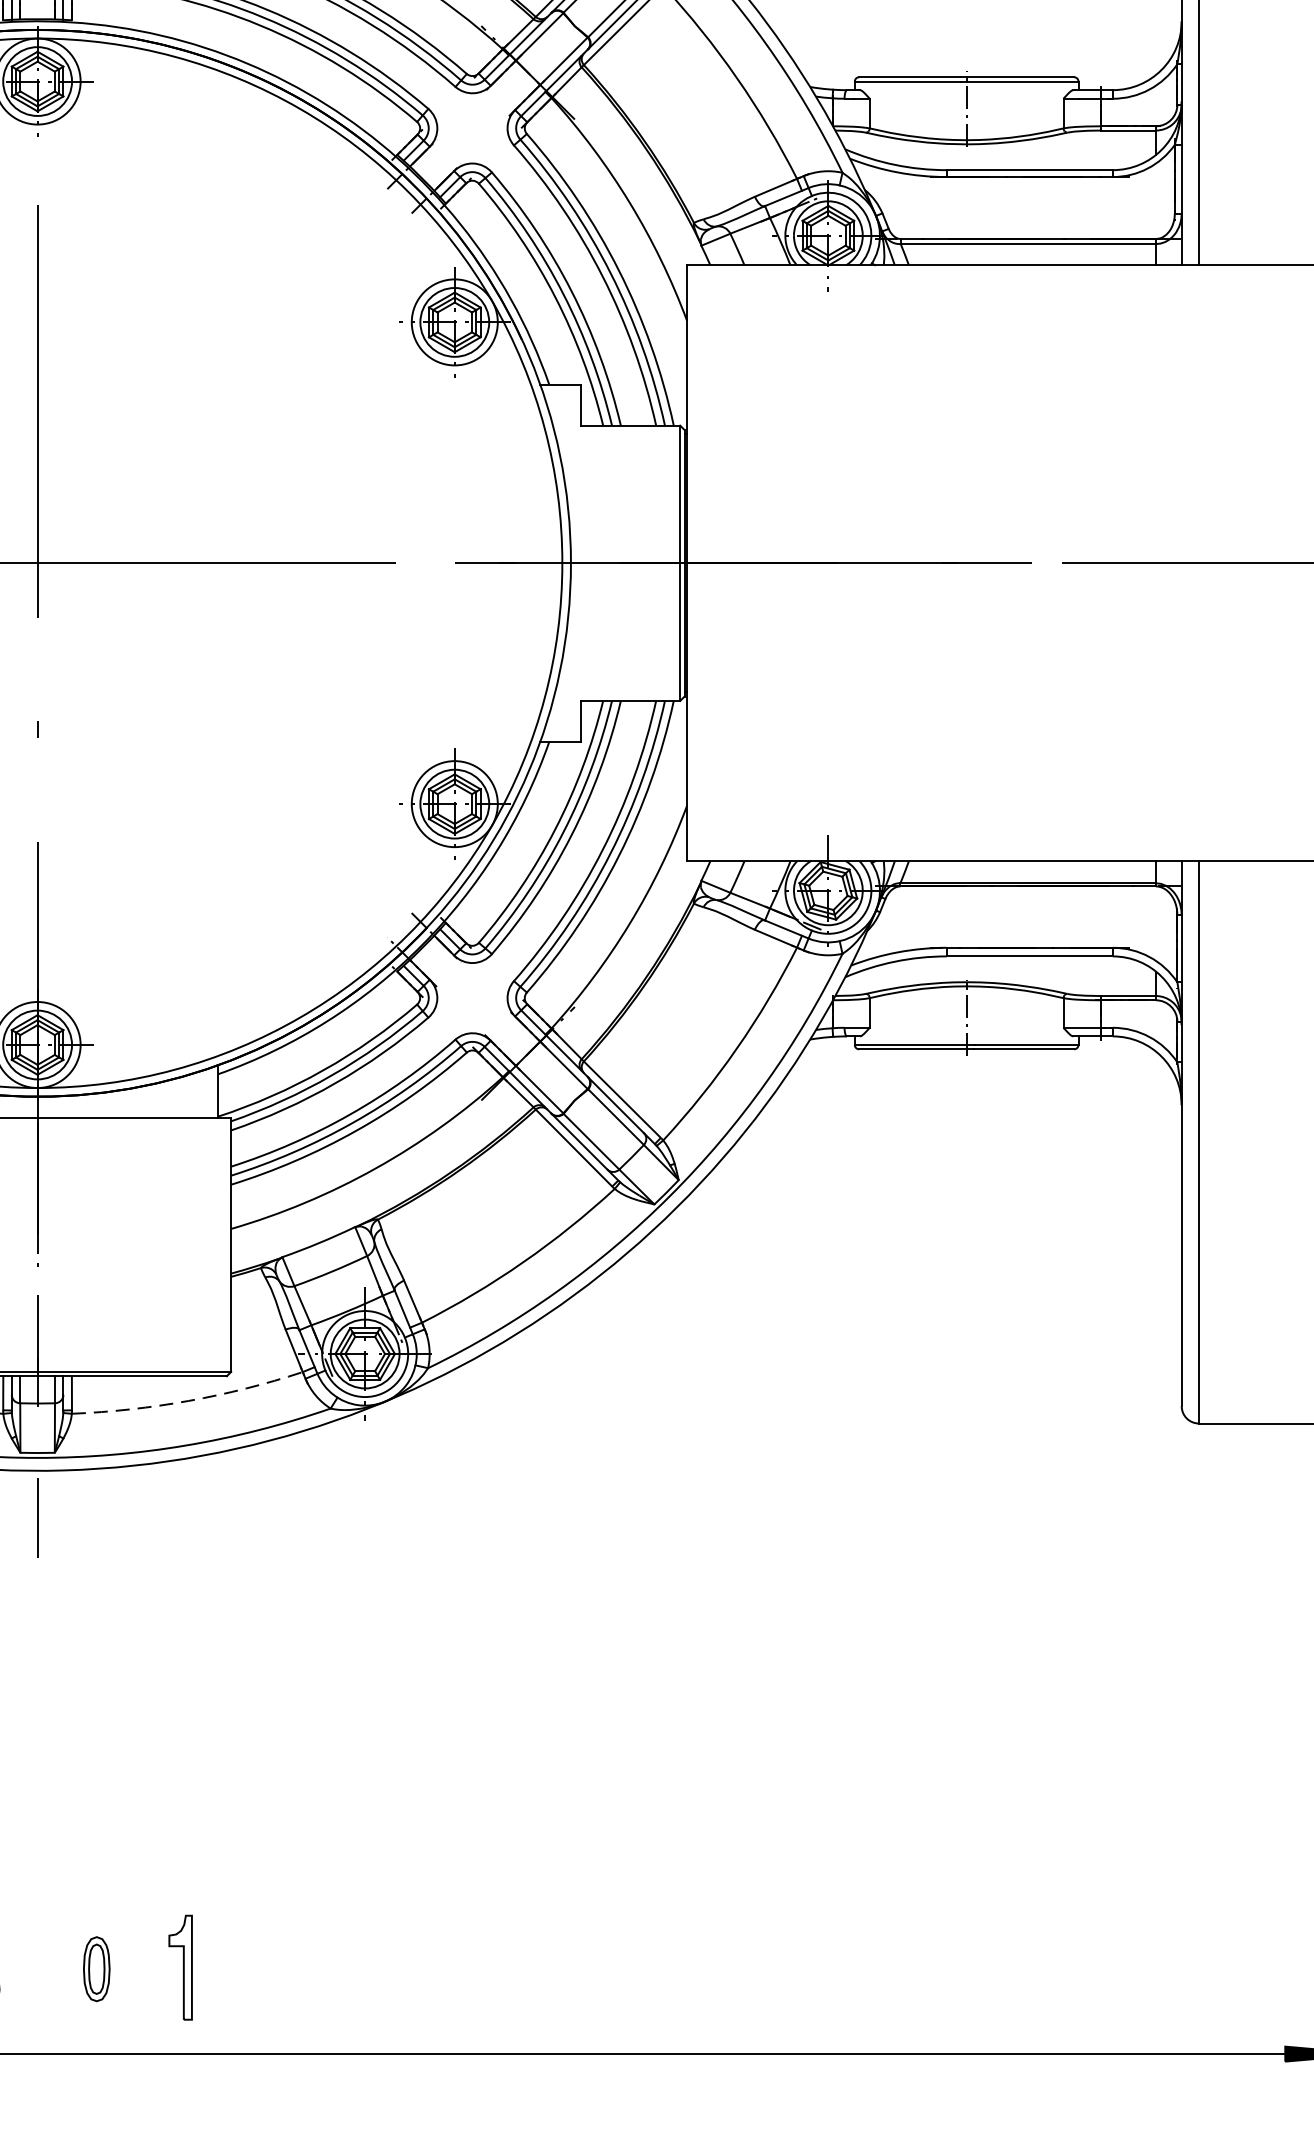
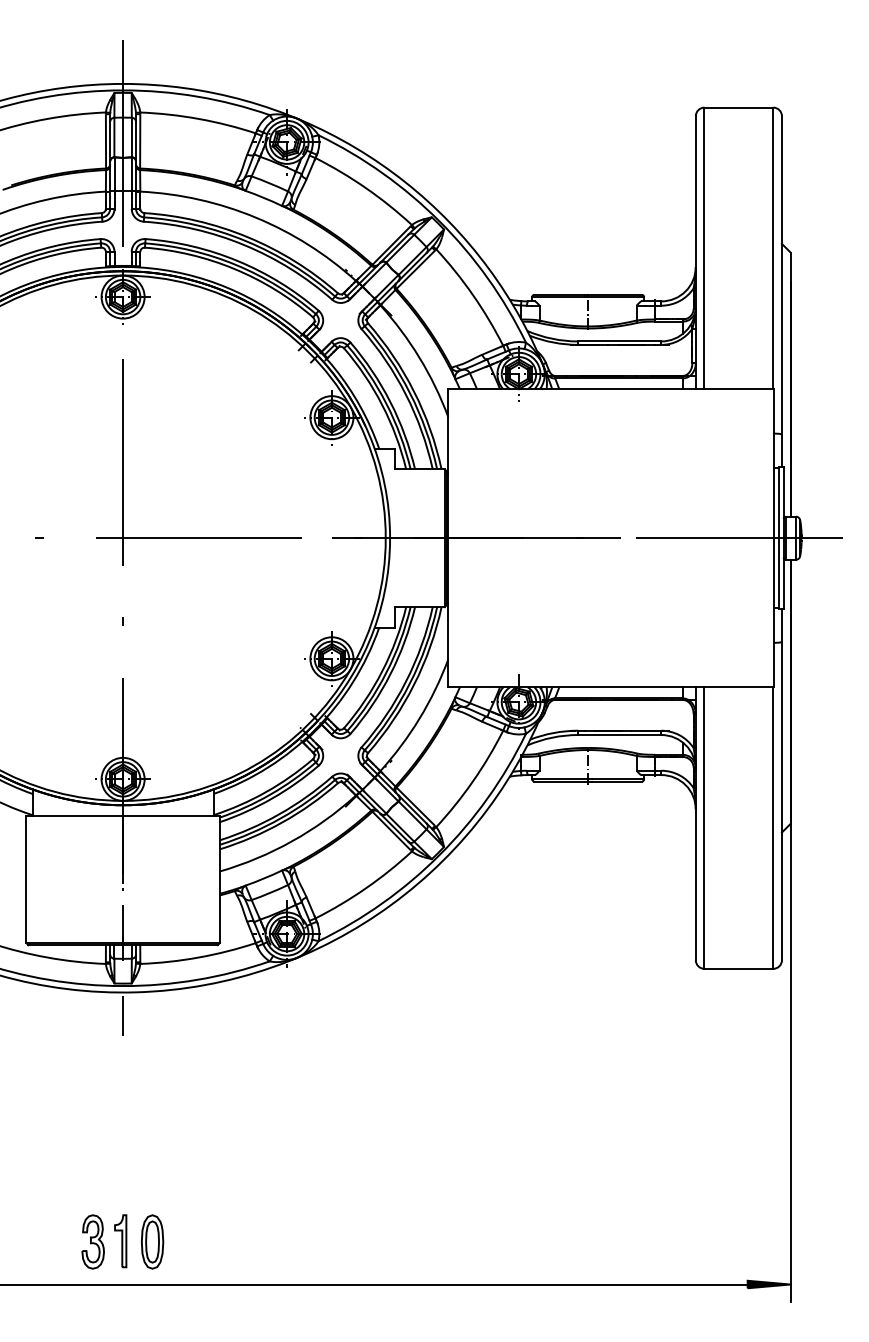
arc: (188, 1400) -> (198, 957), dashed -> solid
part: (96, 1968) -> (152, 1241), size x1.67
part: (180, 1968) -> (120, 1241), moved

